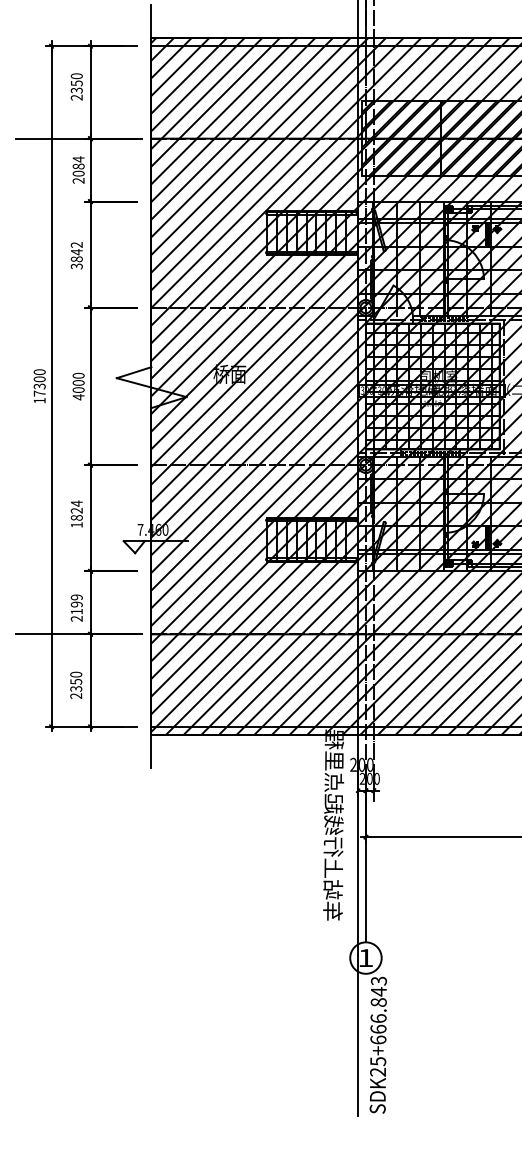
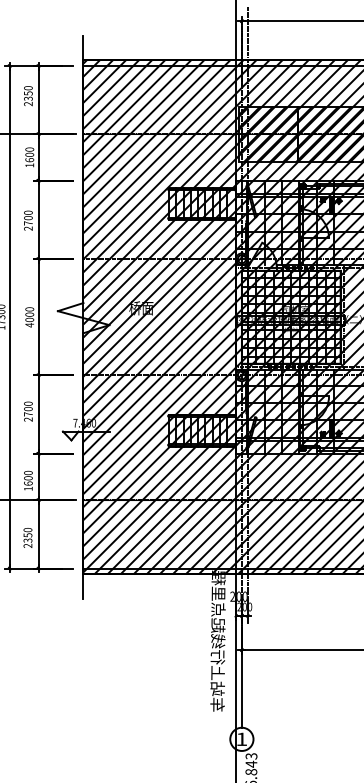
text: (78, 169) -> (29, 157), 2084 -> 1600
text: (76, 255) -> (28, 220), 3842 -> 2700
text: (76, 513) -> (28, 411), 1824 -> 2700
text: (76, 607) -> (28, 480), 2199 -> 1600

